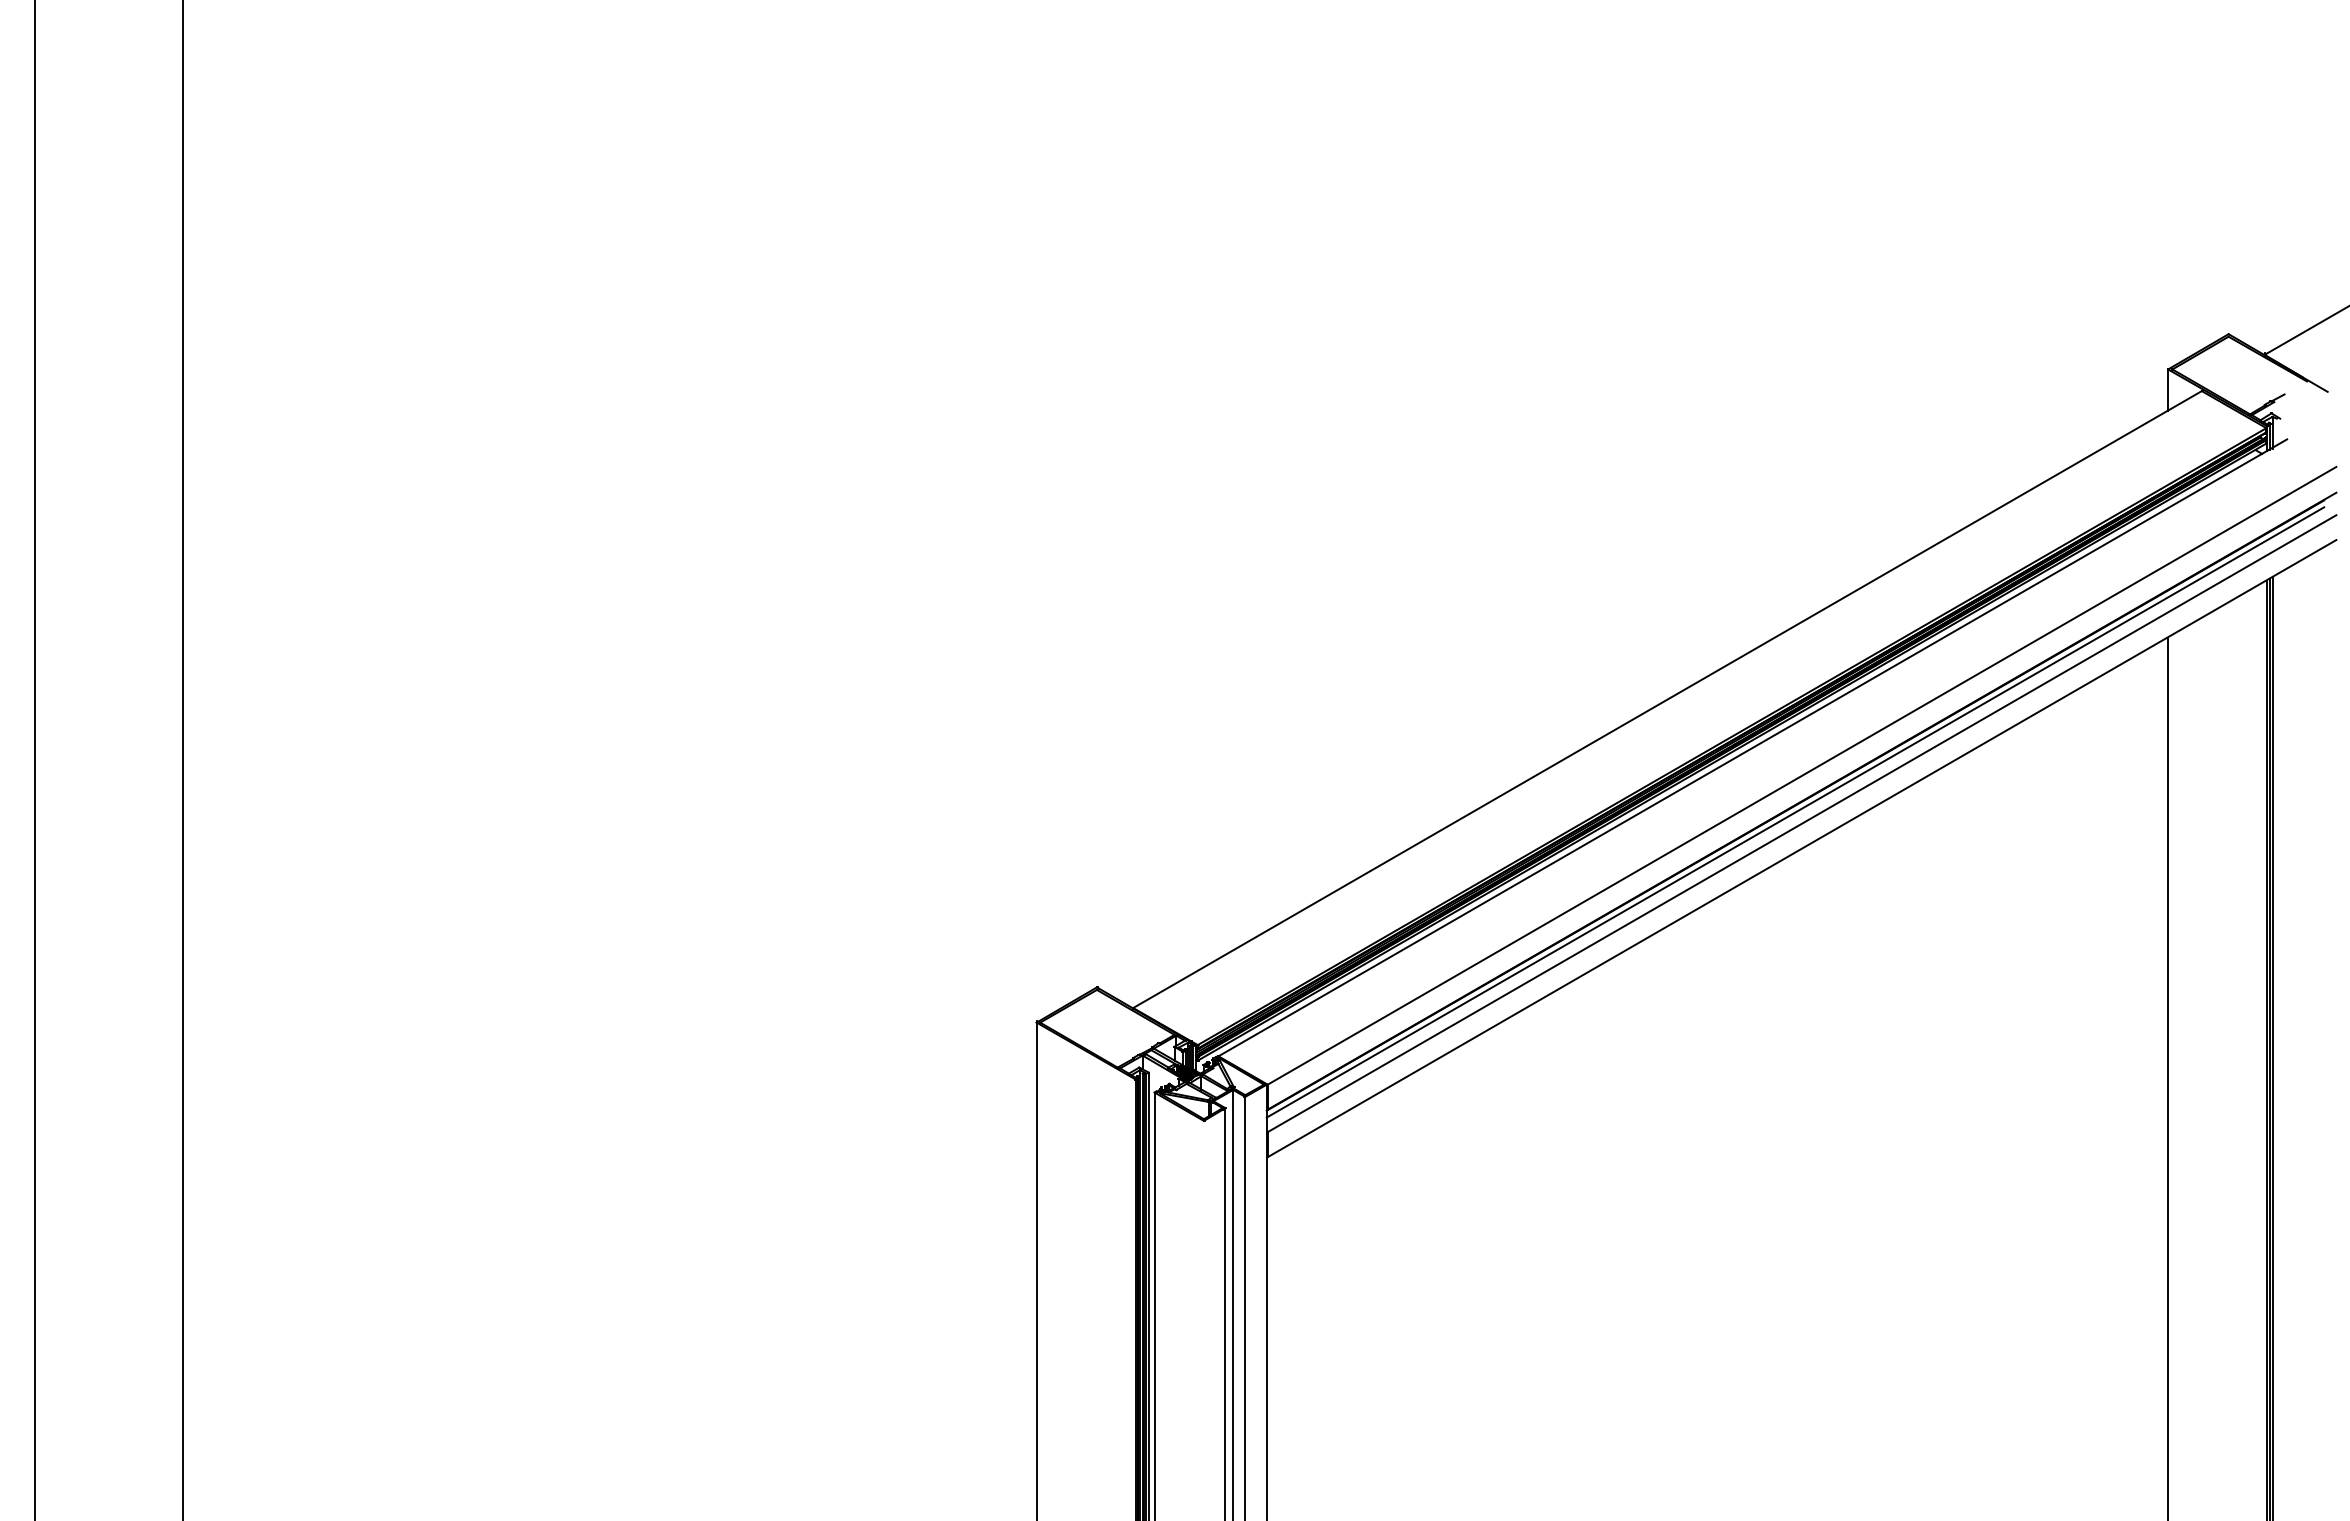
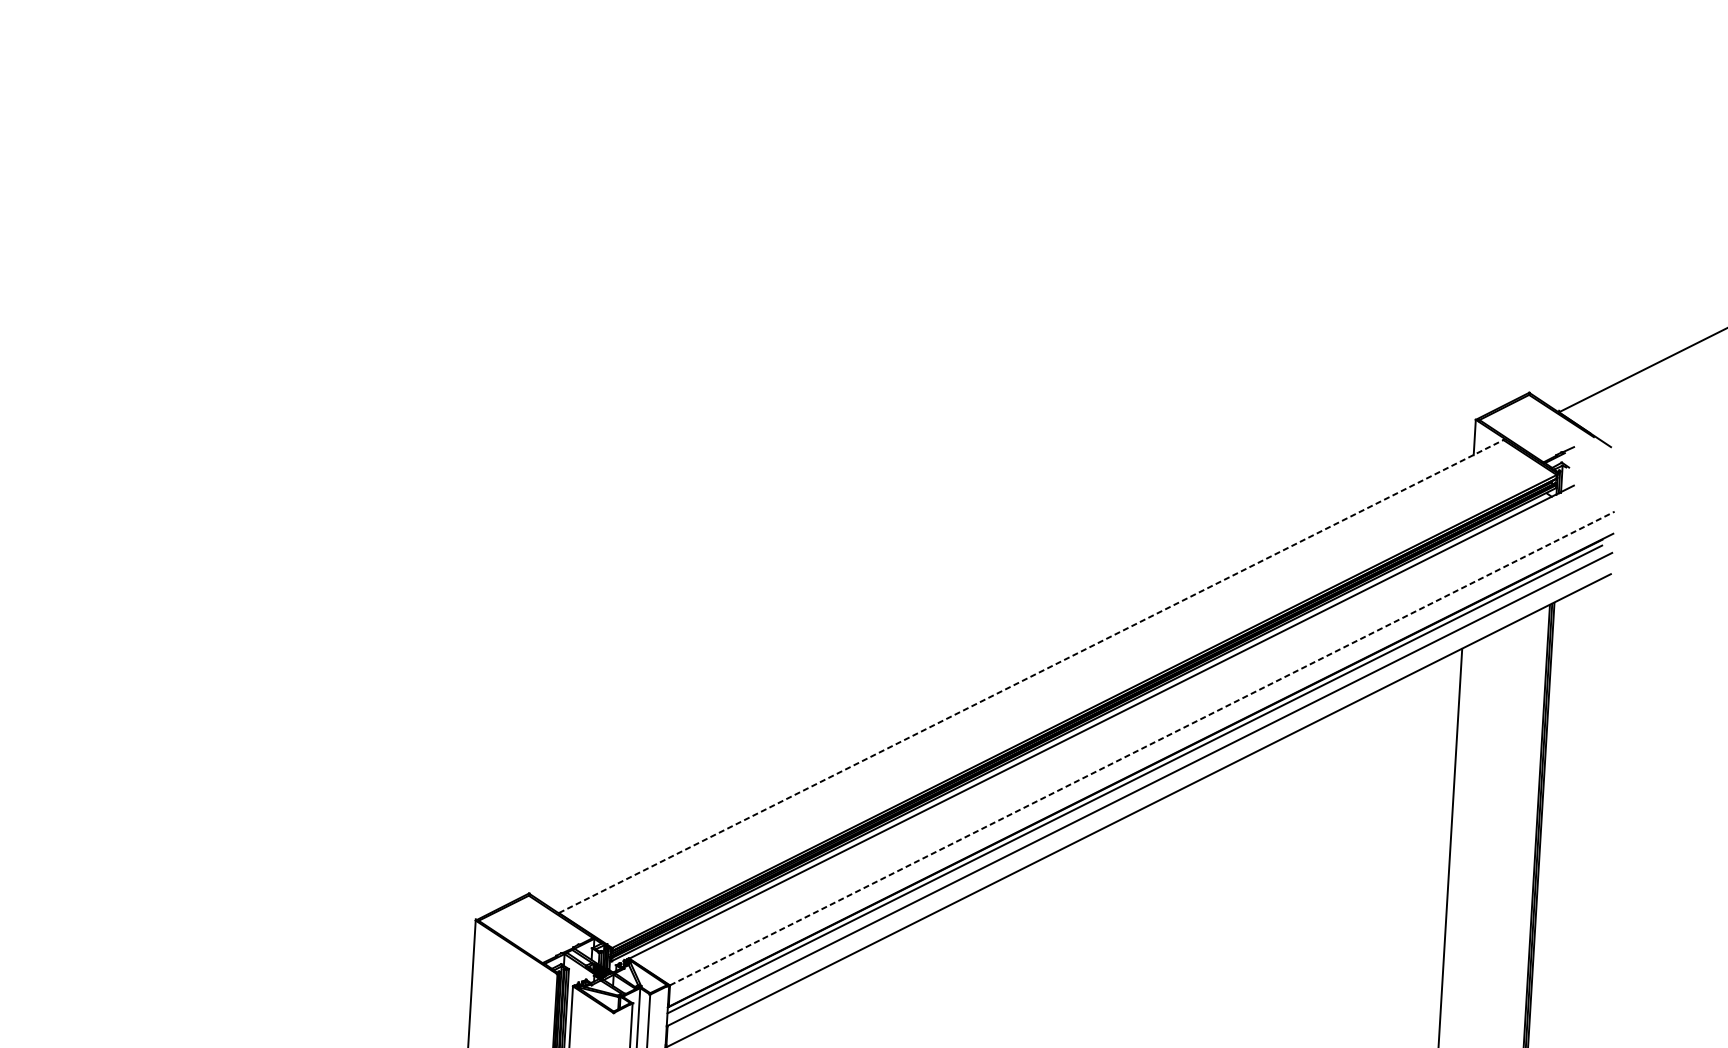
line: (1667, 699) -> (1031, 676), solid -> dashed
line: (1802, 775) -> (1142, 748), solid -> dashed

